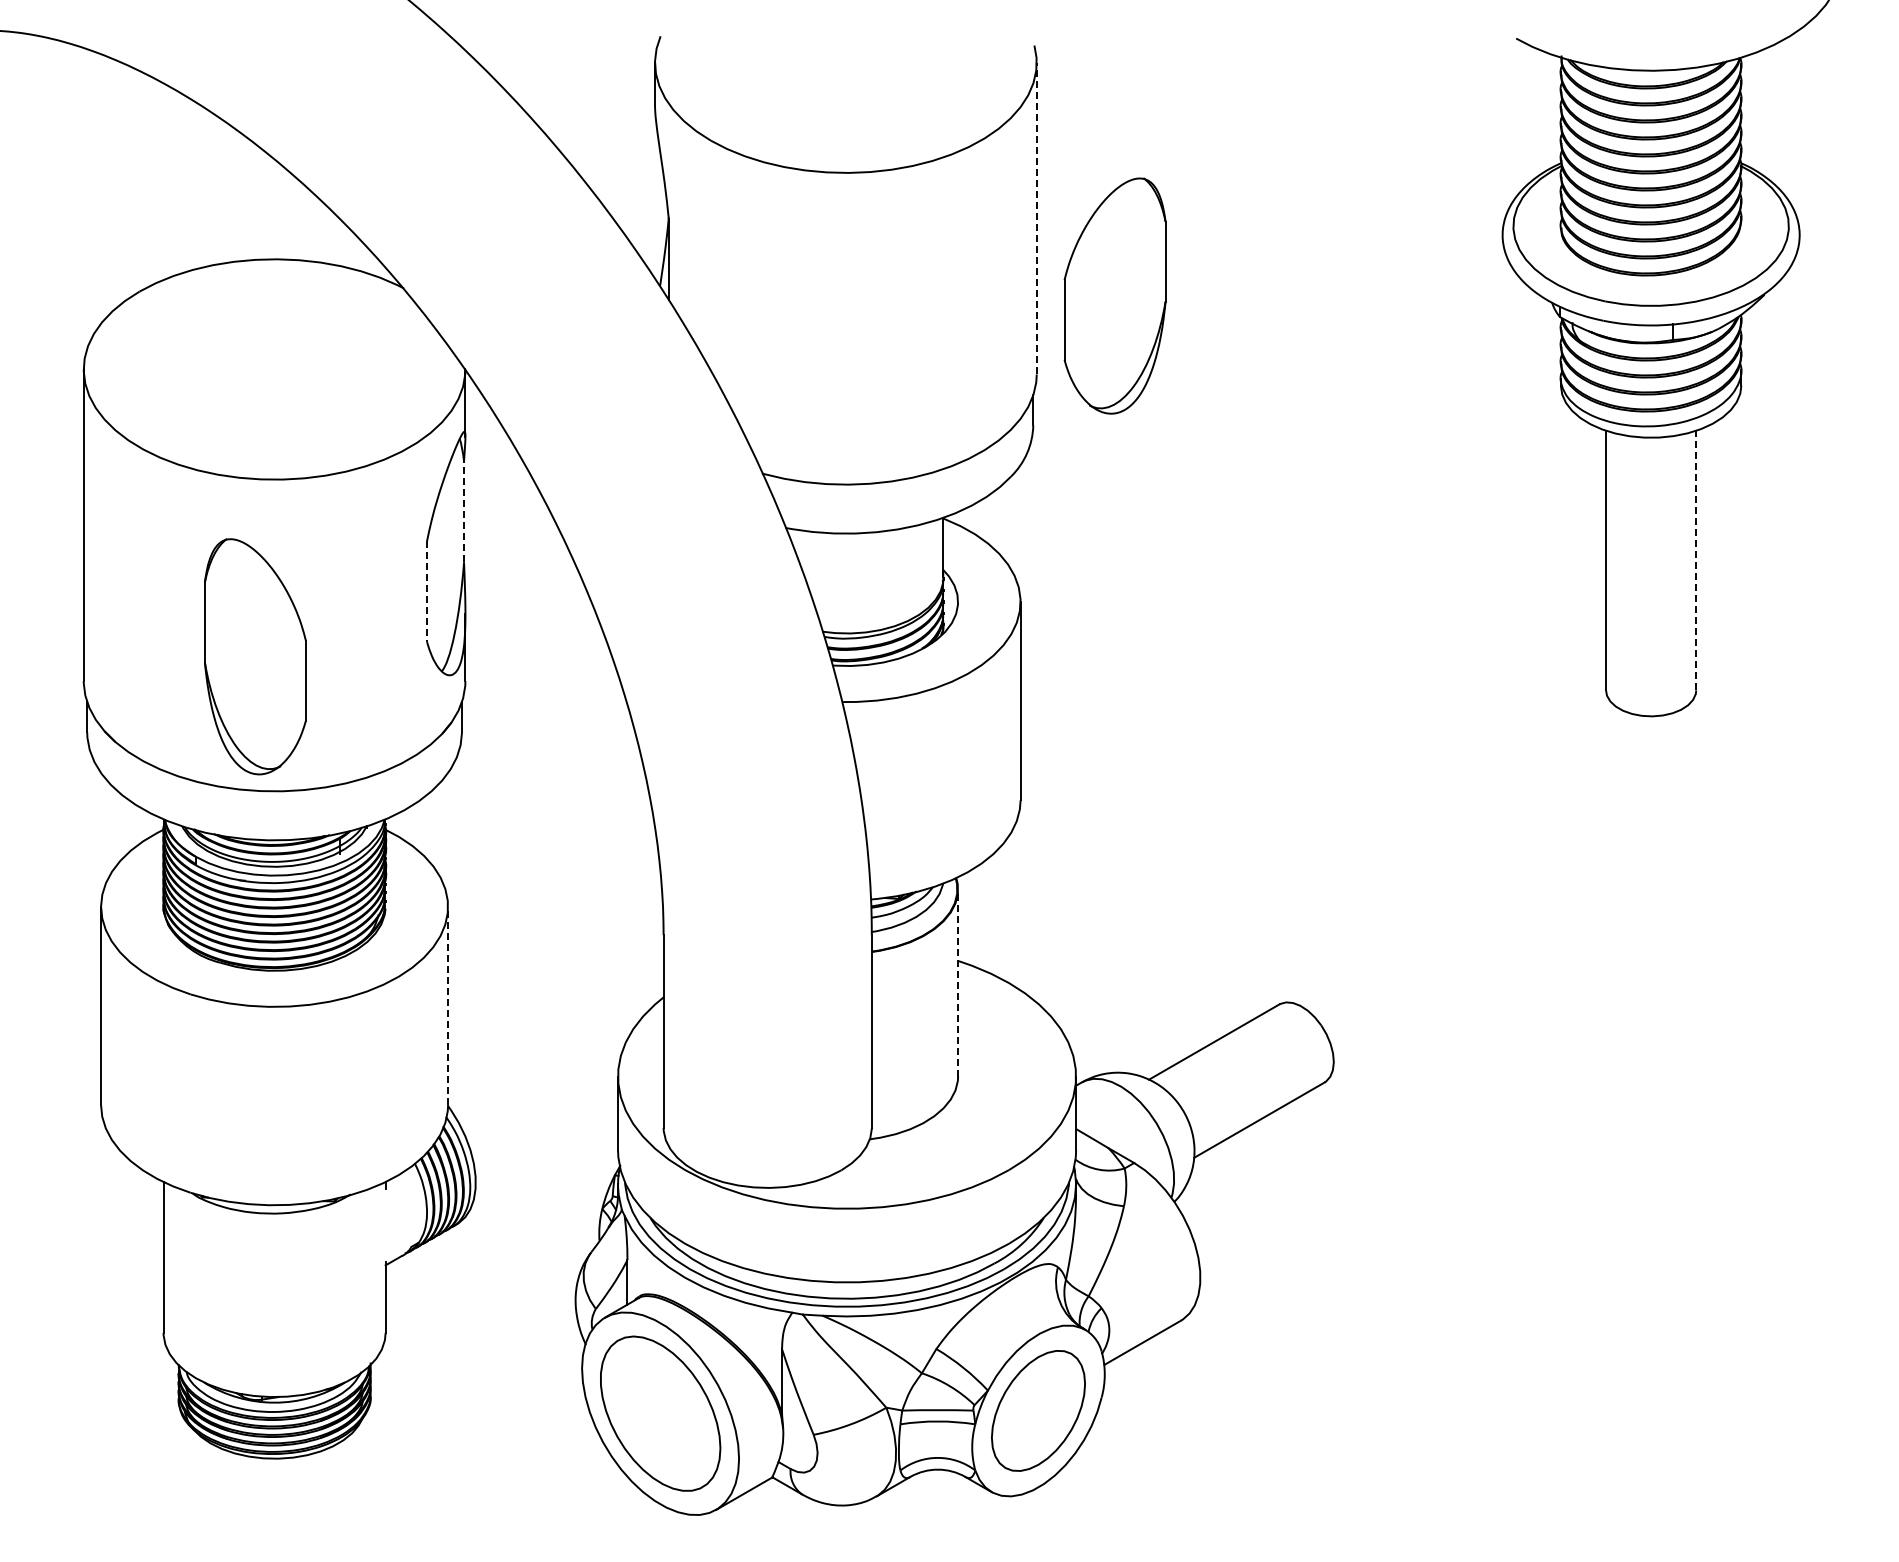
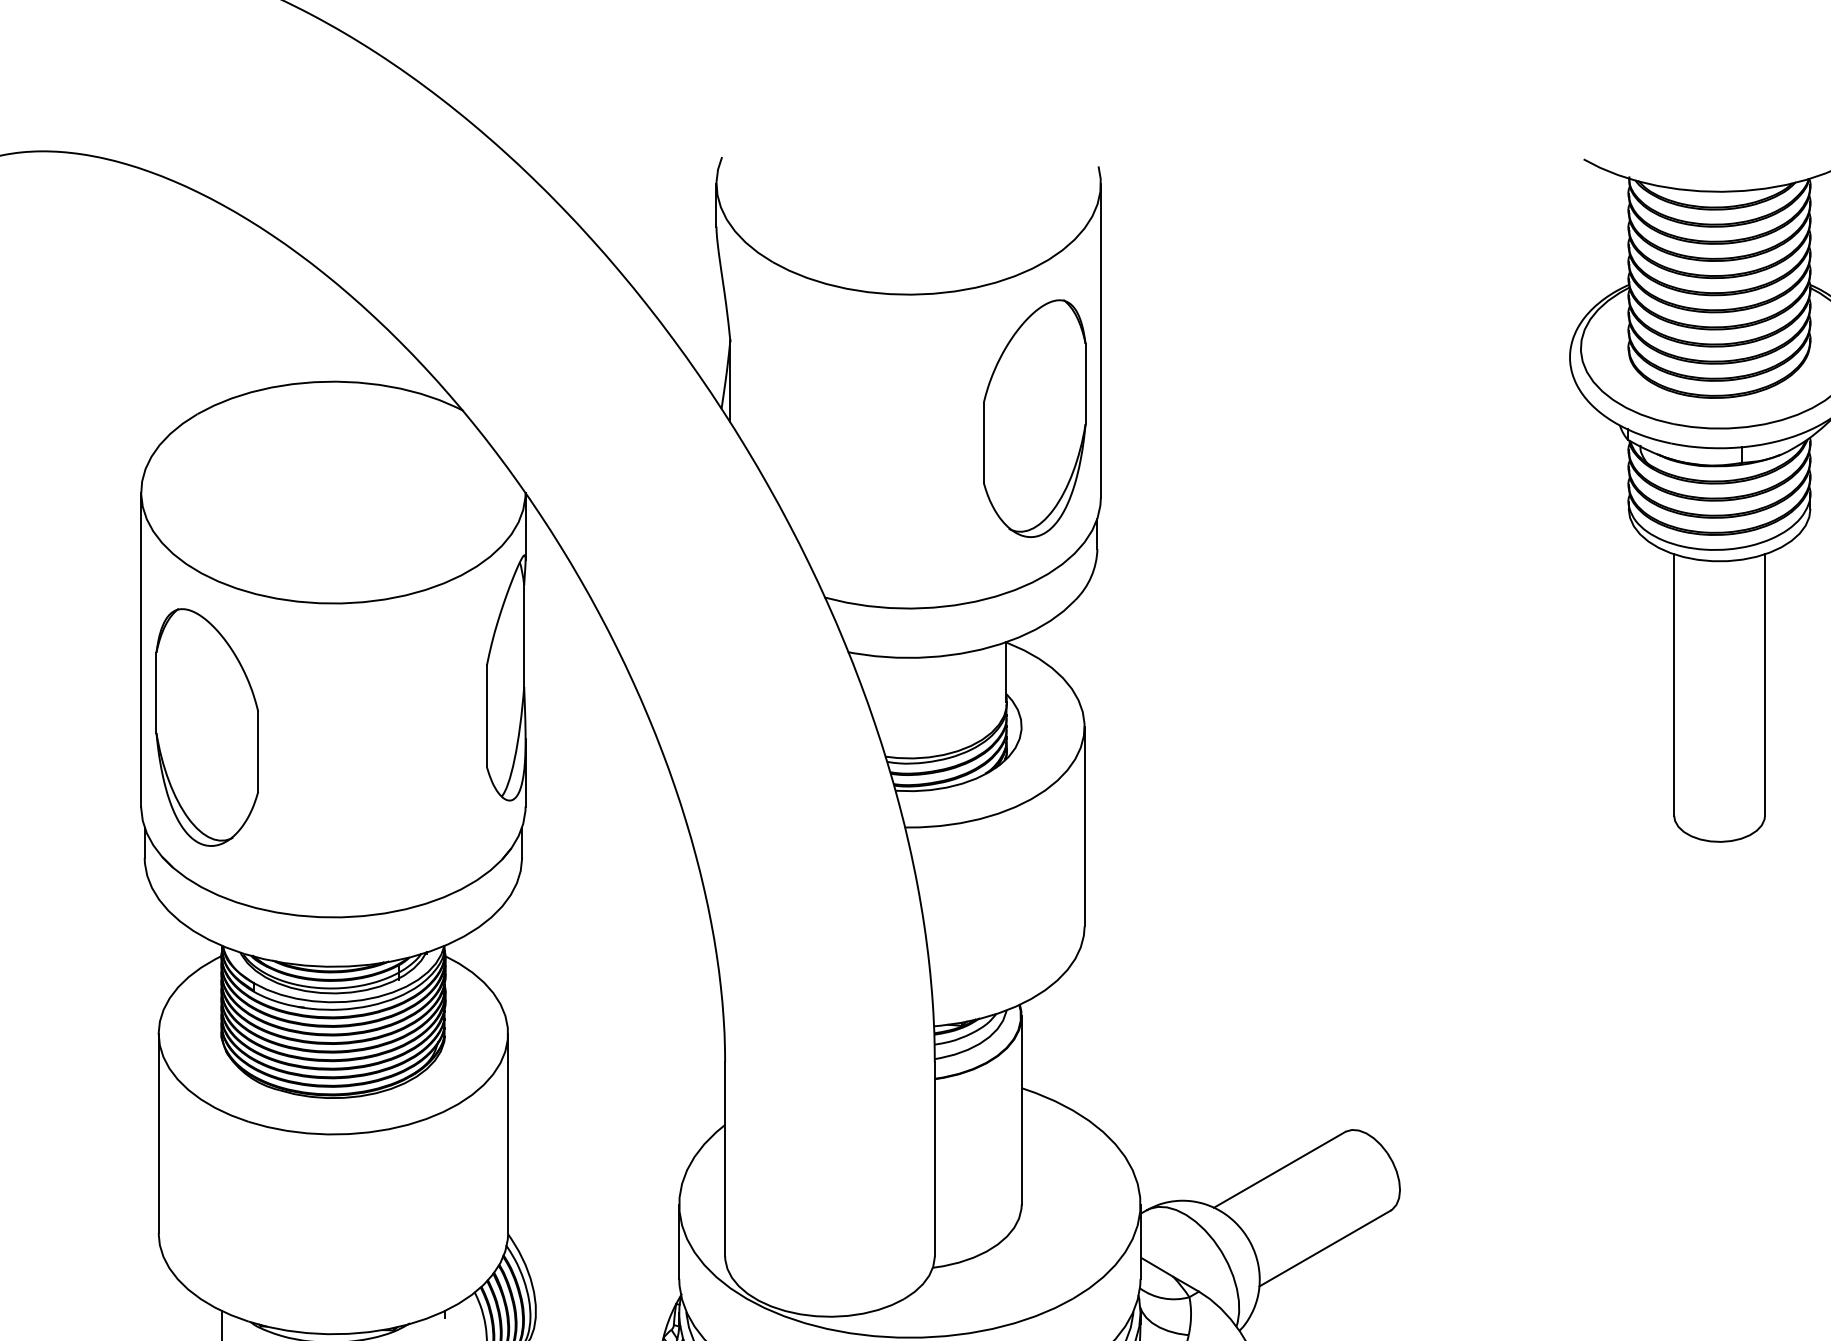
line: (1036, 218) -> (1100, 340), dashed -> solid
part: (1114, 295) -> (1034, 418), moved
line: (464, 511) -> (524, 635), dashed -> solid
line: (1696, 560) -> (1765, 684), dashed -> solid
line: (427, 592) -> (487, 717), dashed -> solid
part: (255, 656) -> (207, 727), moved
line: (958, 983) -> (1022, 1110), dashed -> solid
line: (448, 1005) -> (508, 1133), dashed -> solid

